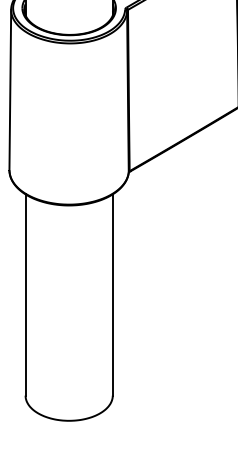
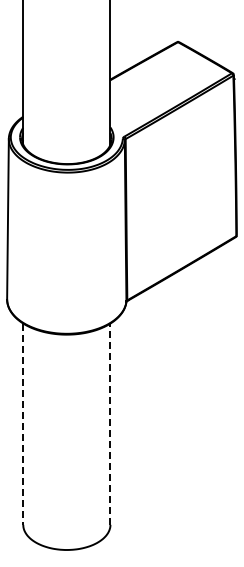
line: (25, 295) -> (23, 424), solid -> dashed
line: (112, 295) -> (110, 424), solid -> dashed

